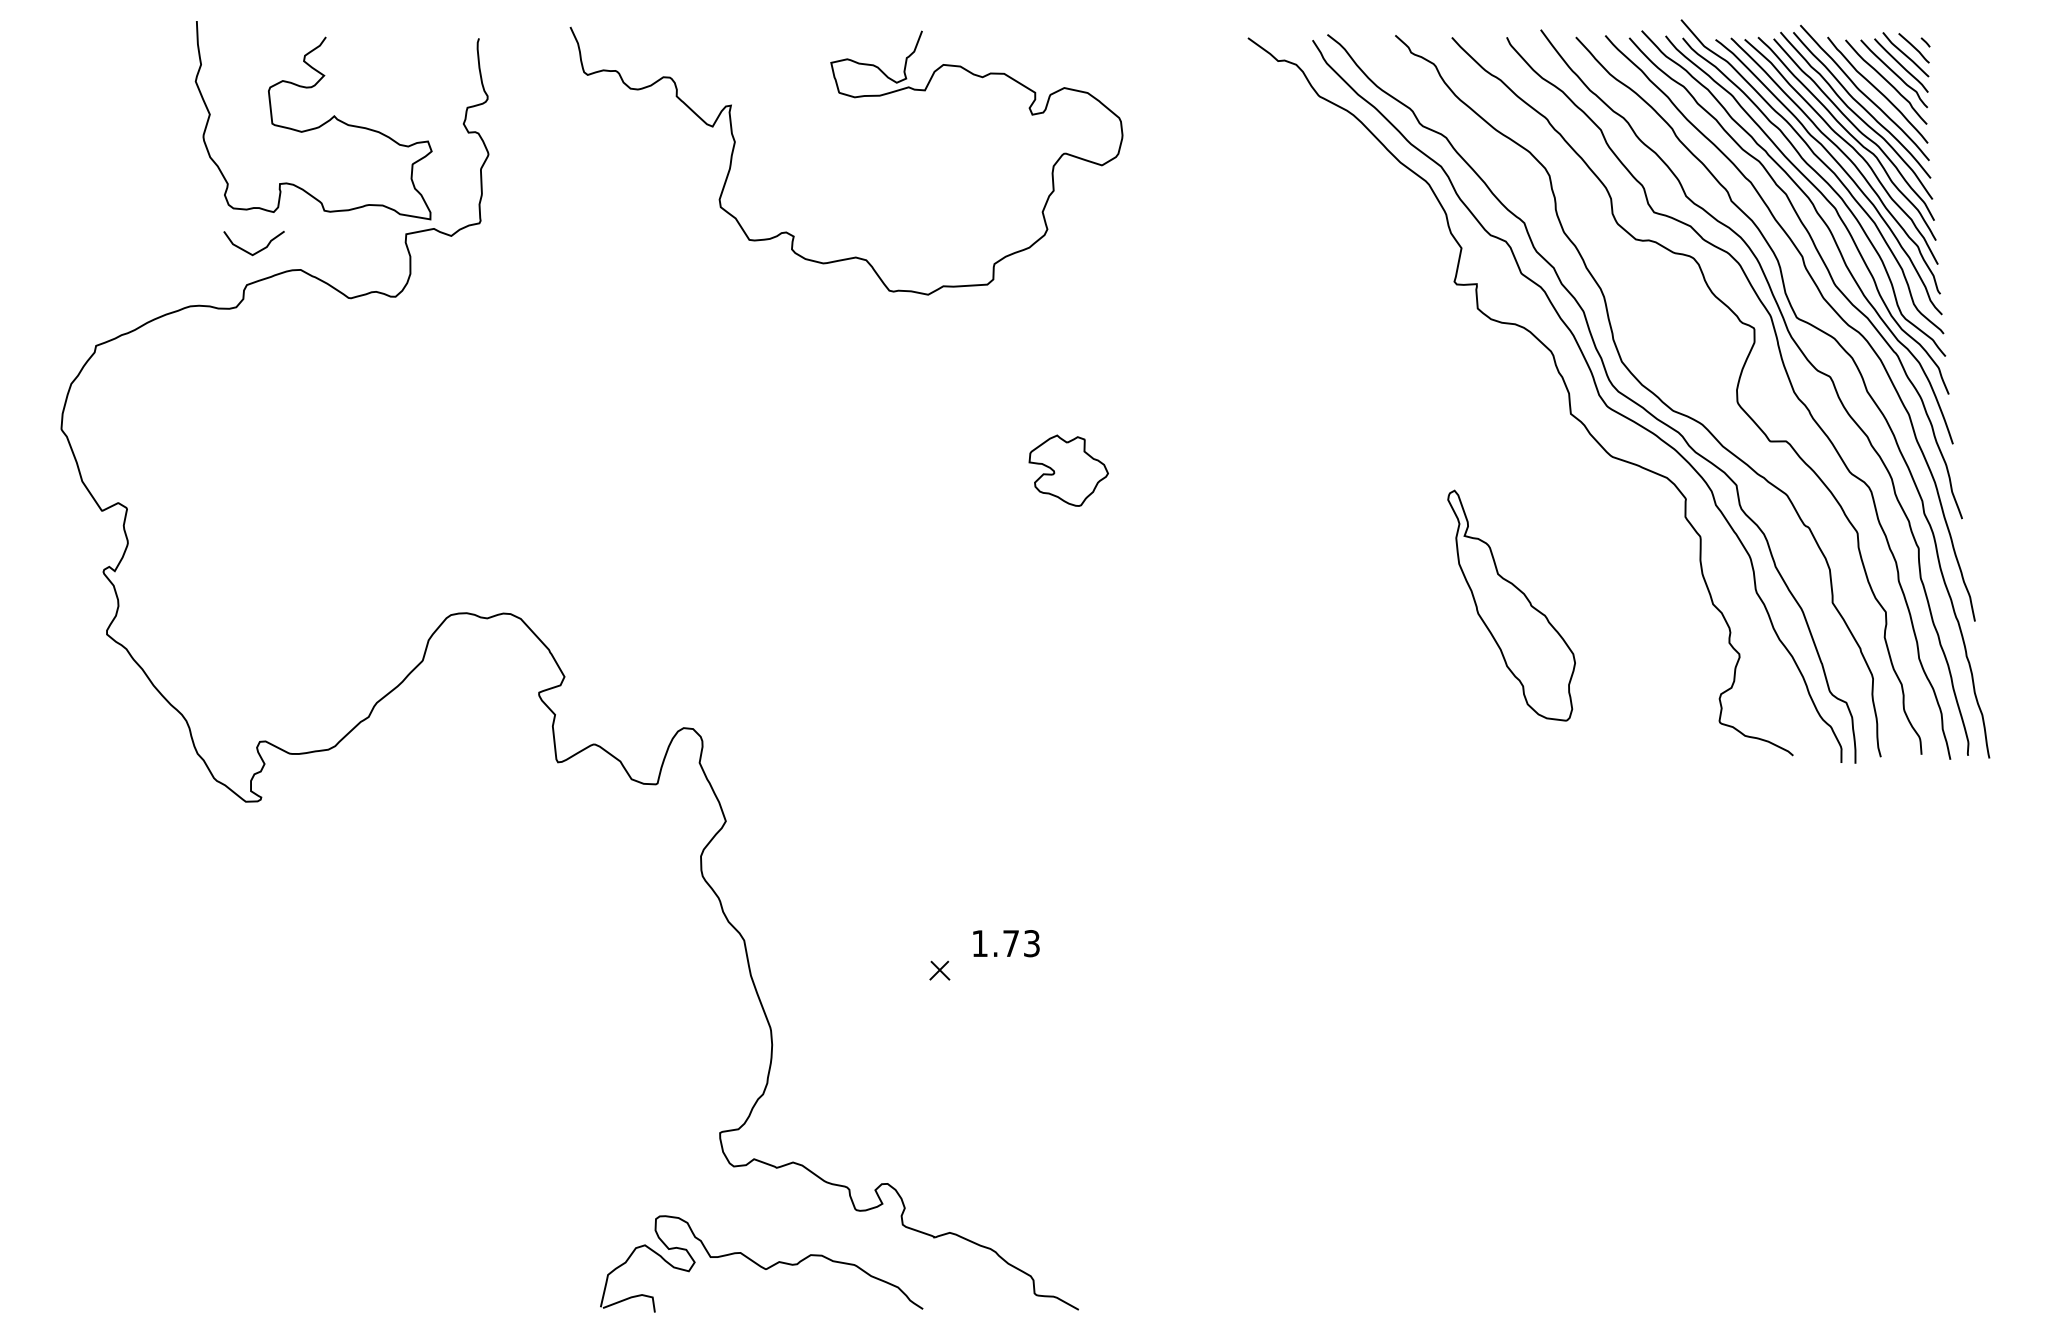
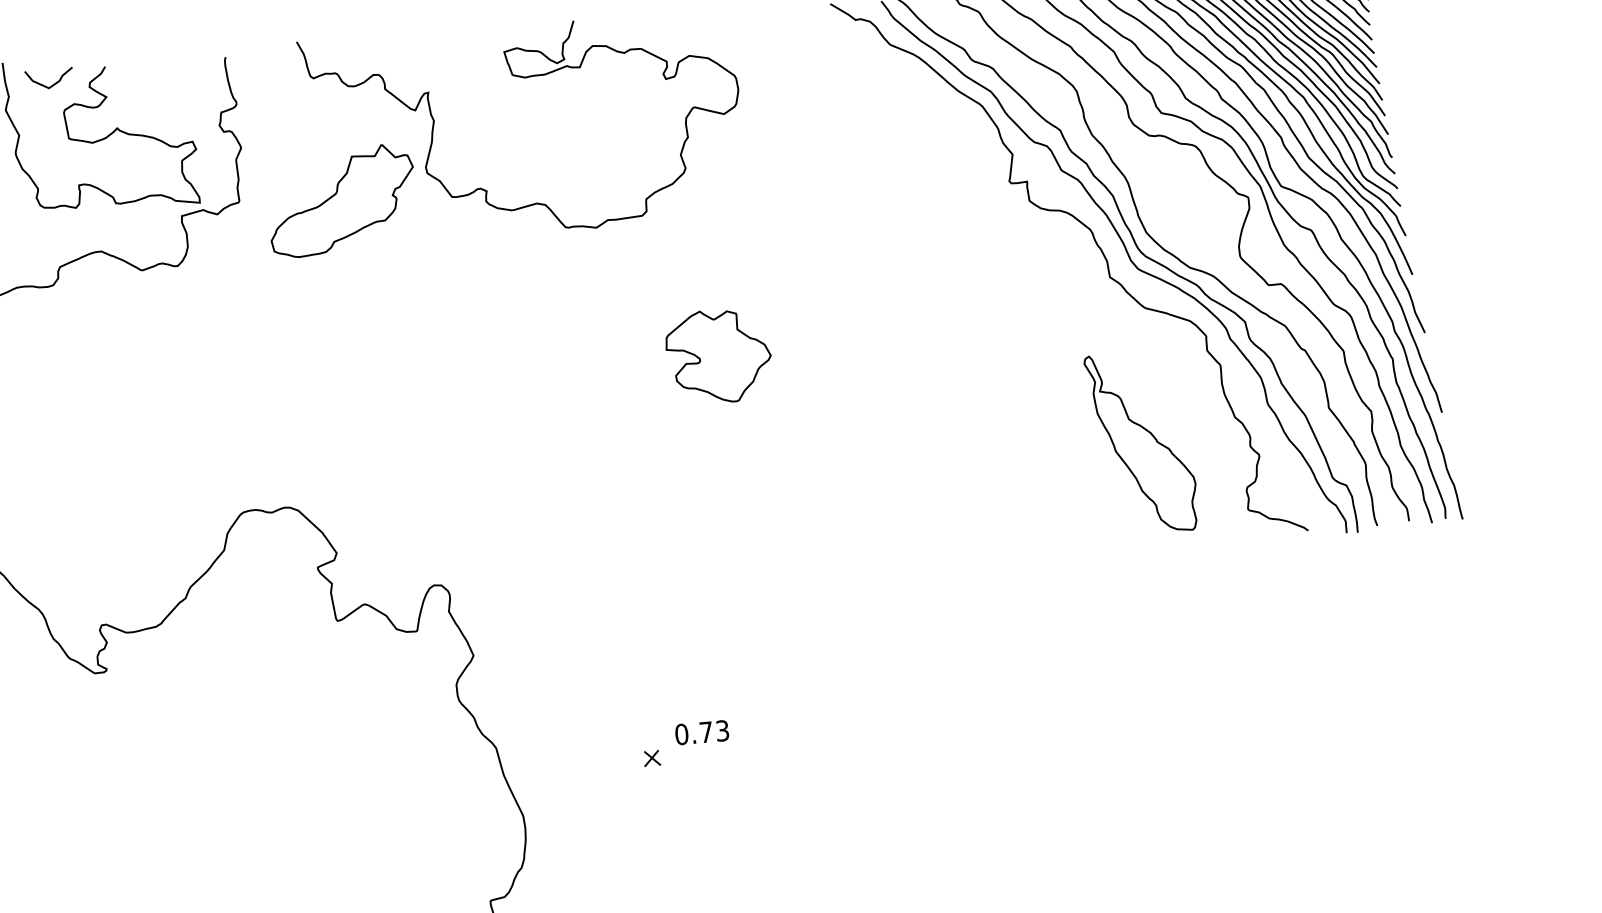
part: (609, 232) -> (341, 200), added
curve: (256, 251) -> (51, 85), moved
part: (1068, 470) -> (718, 356), size x1.67
part: (1511, 605) -> (1141, 442), moved
text: (979, 943) -> (681, 734), 1.73 -> 0.73

